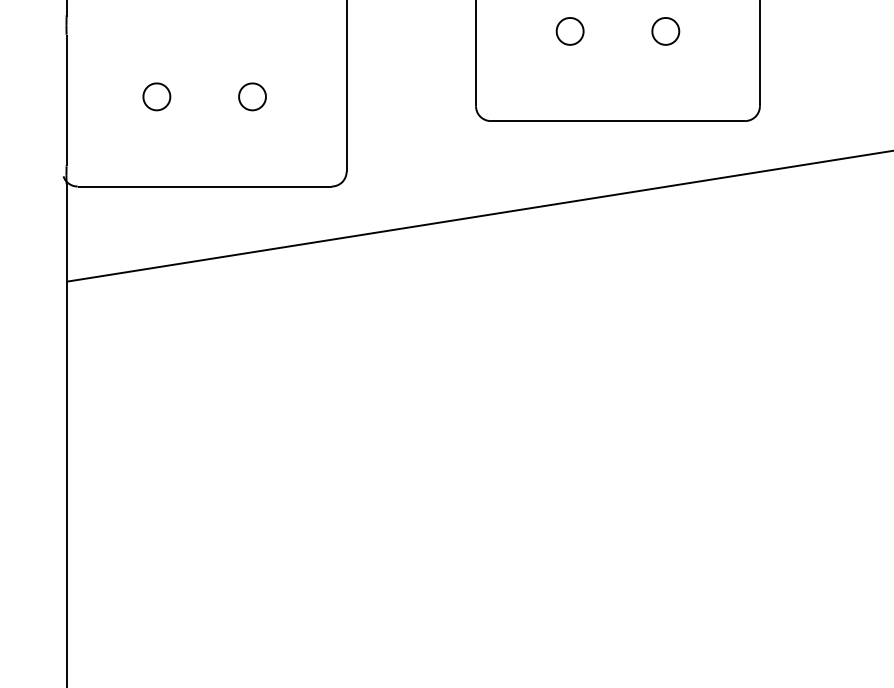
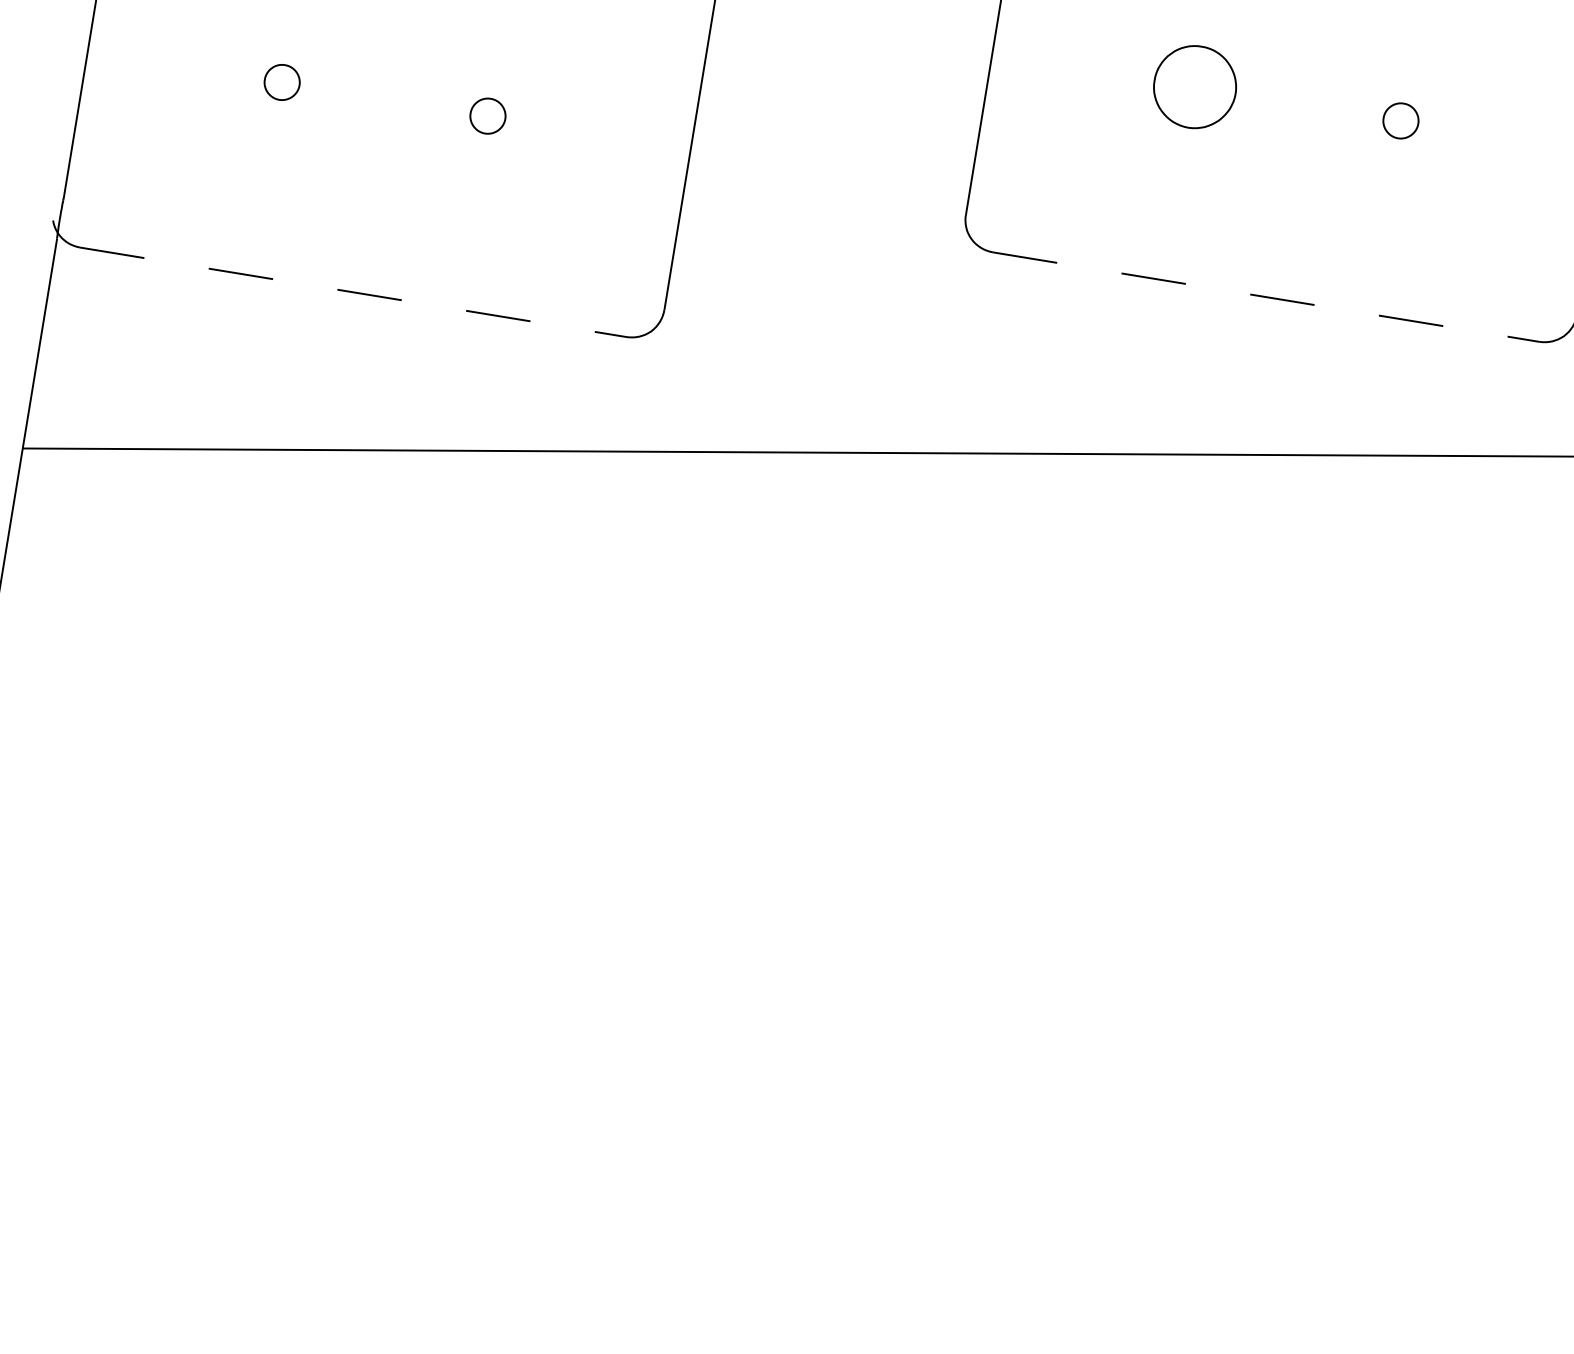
part: (569, 31) -> (1193, 87), size x1.4
part: (665, 31) -> (1400, 120), size x0.6
part: (156, 96) -> (281, 81), size x0.6
part: (252, 96) -> (488, 115), size x0.6
line: (618, 121) -> (1267, 298), solid -> dashed
line: (205, 186) -> (355, 292), solid -> dashed

